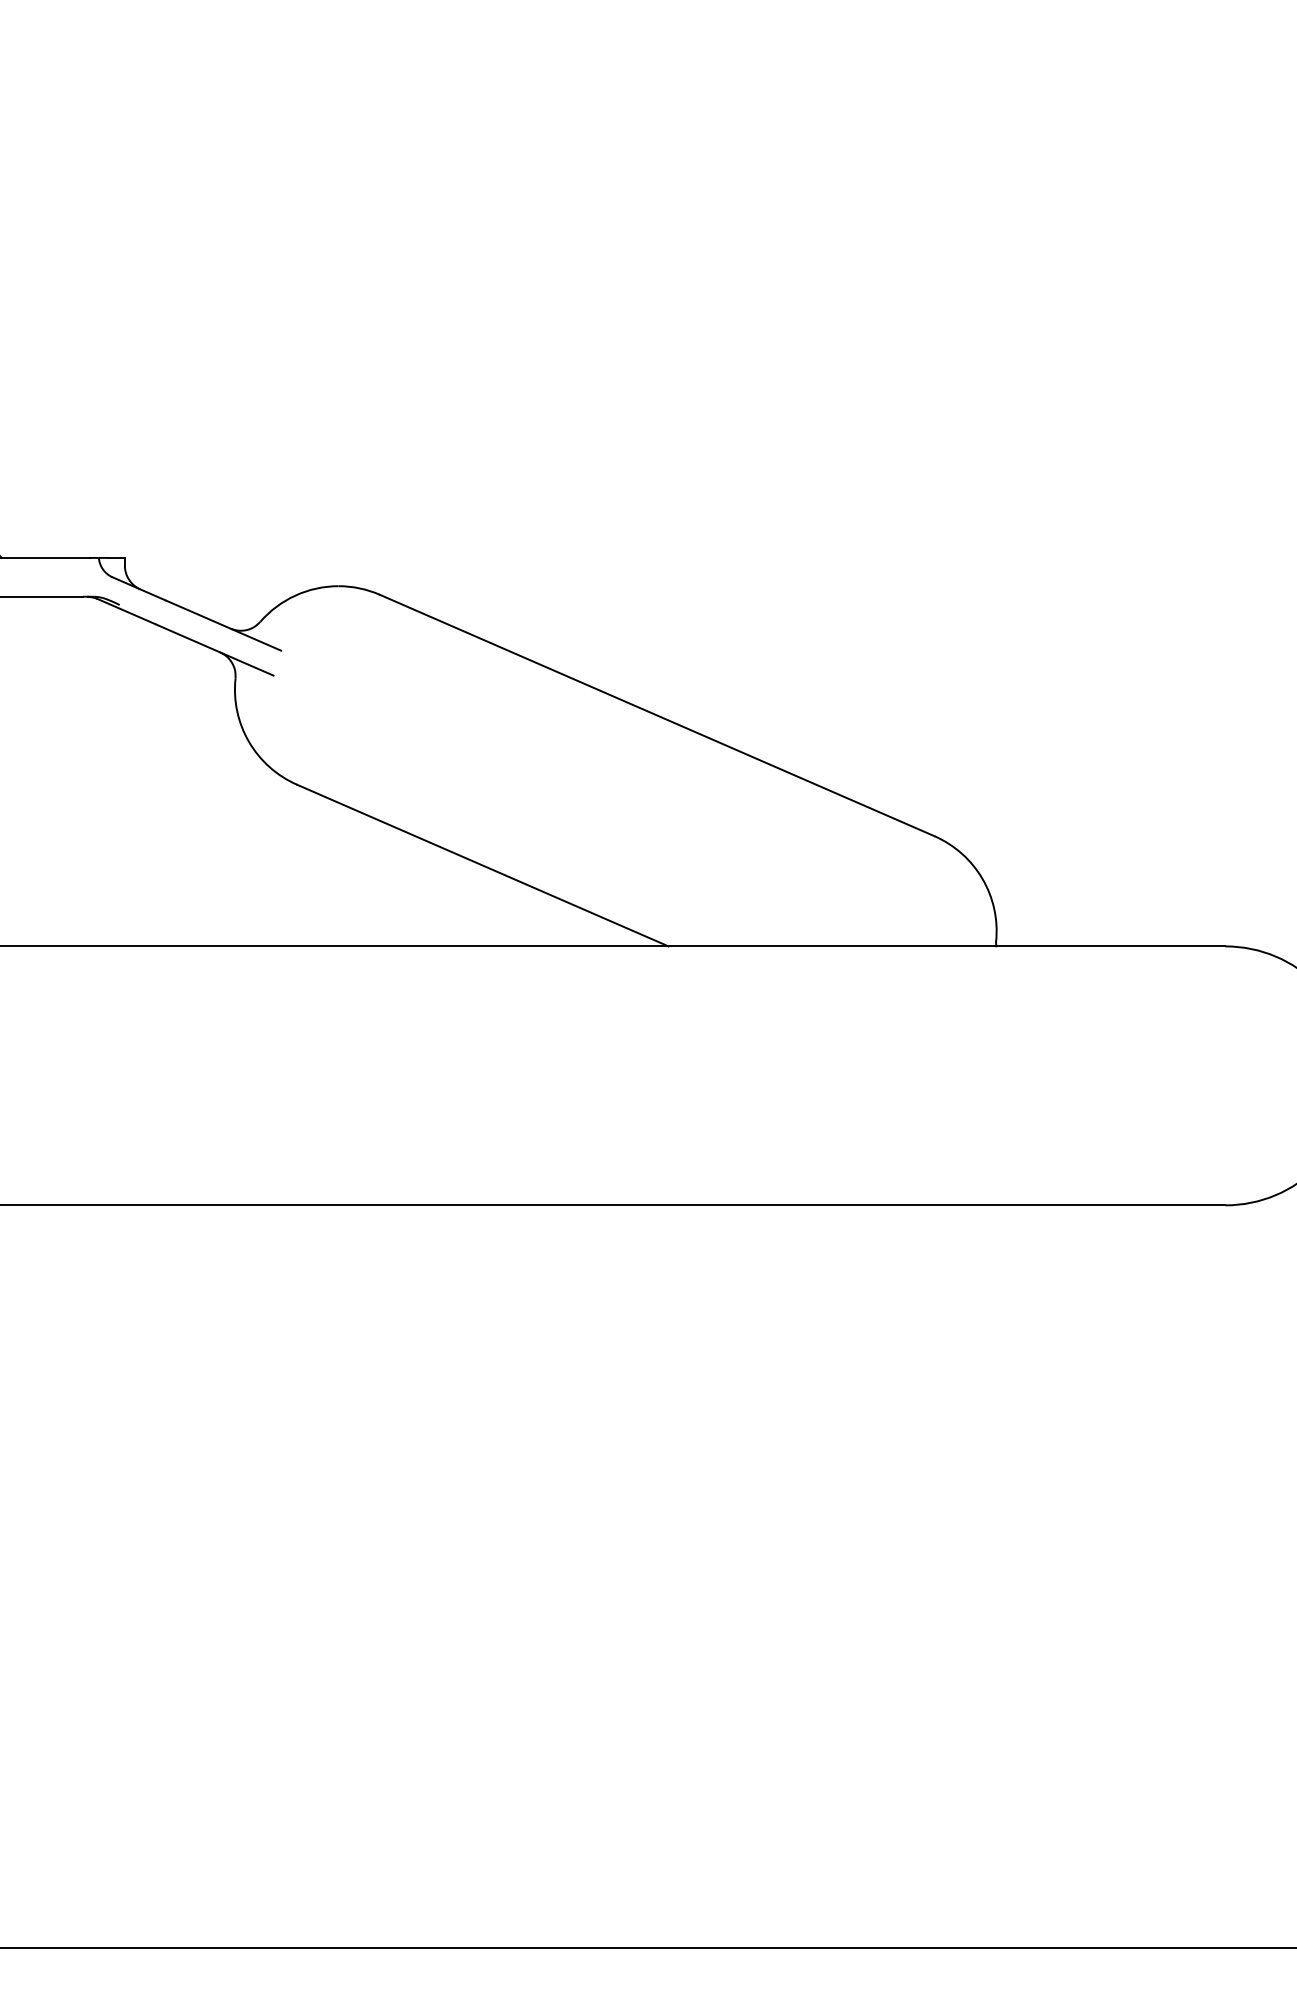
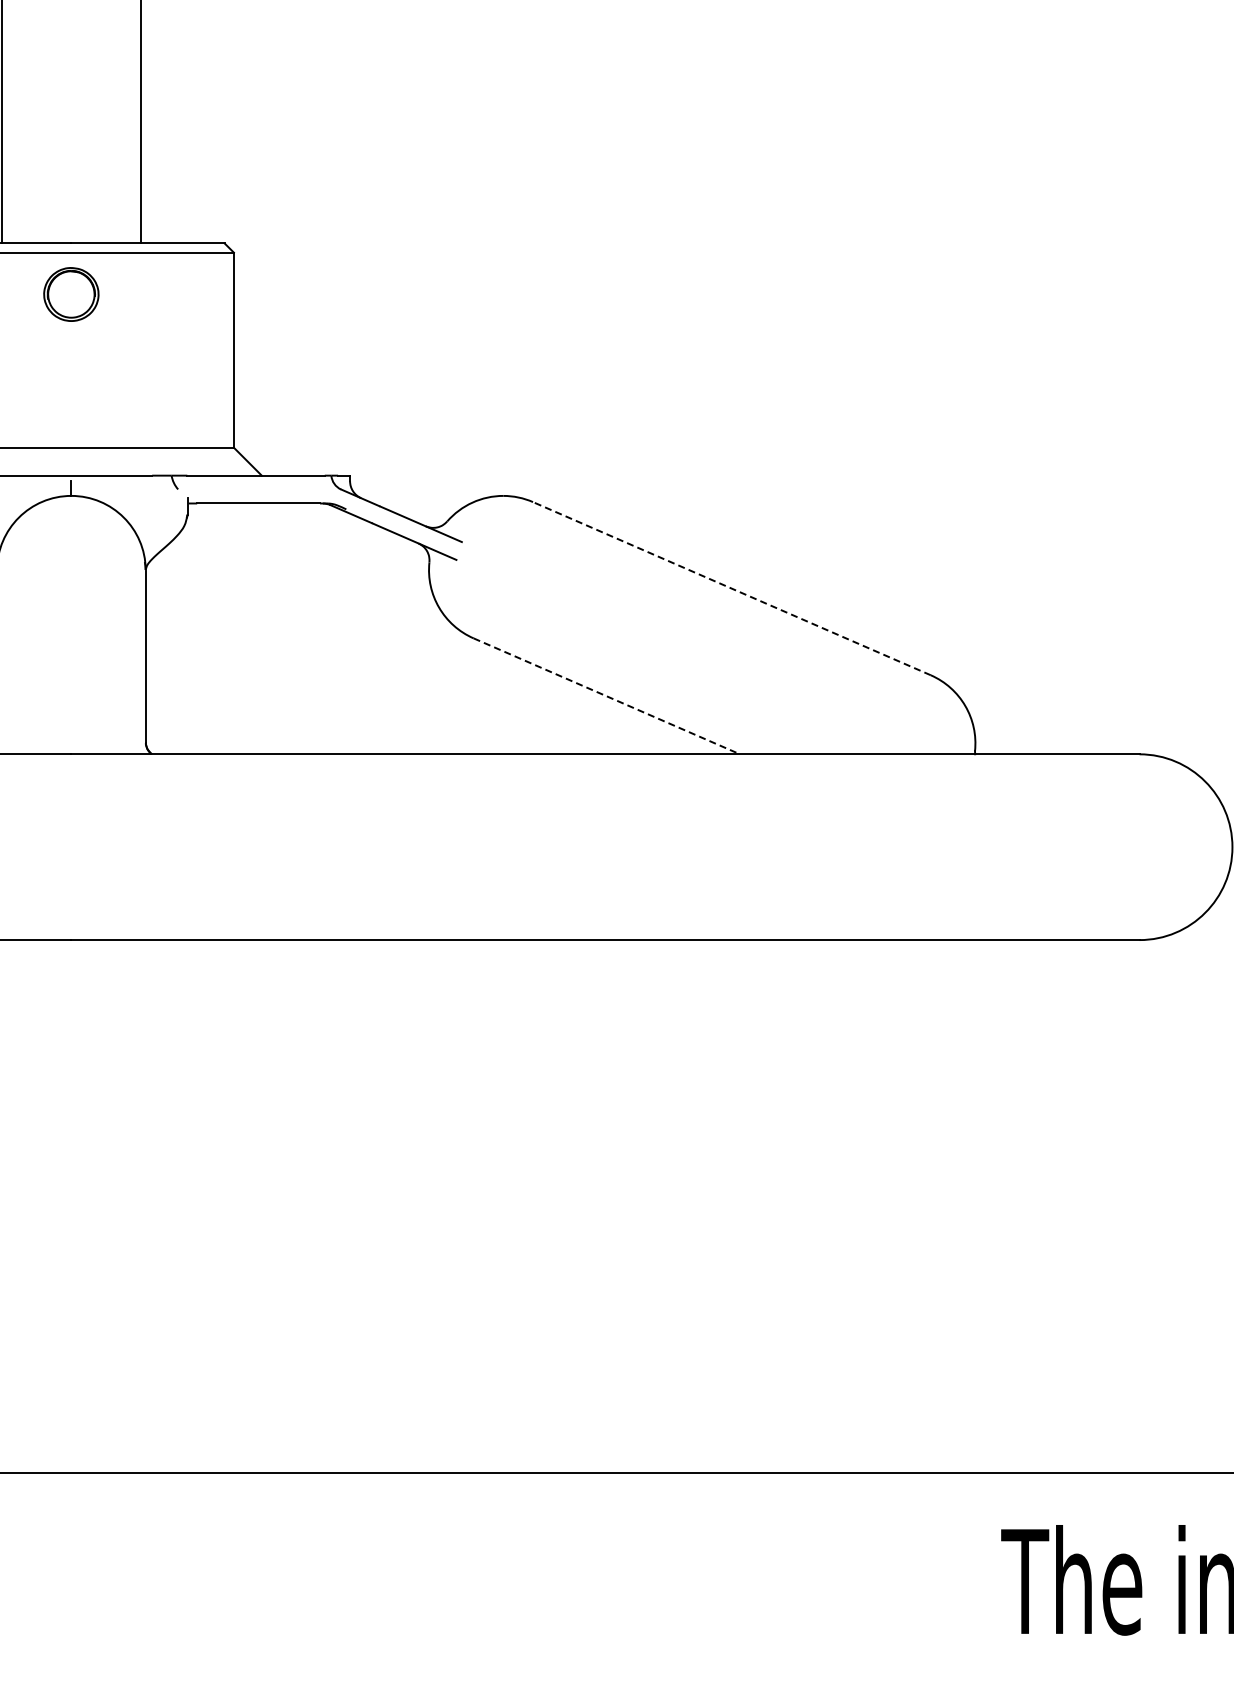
line: (656, 715) -> (731, 588), solid -> dashed
line: (483, 865) -> (607, 696), solid -> dashed

